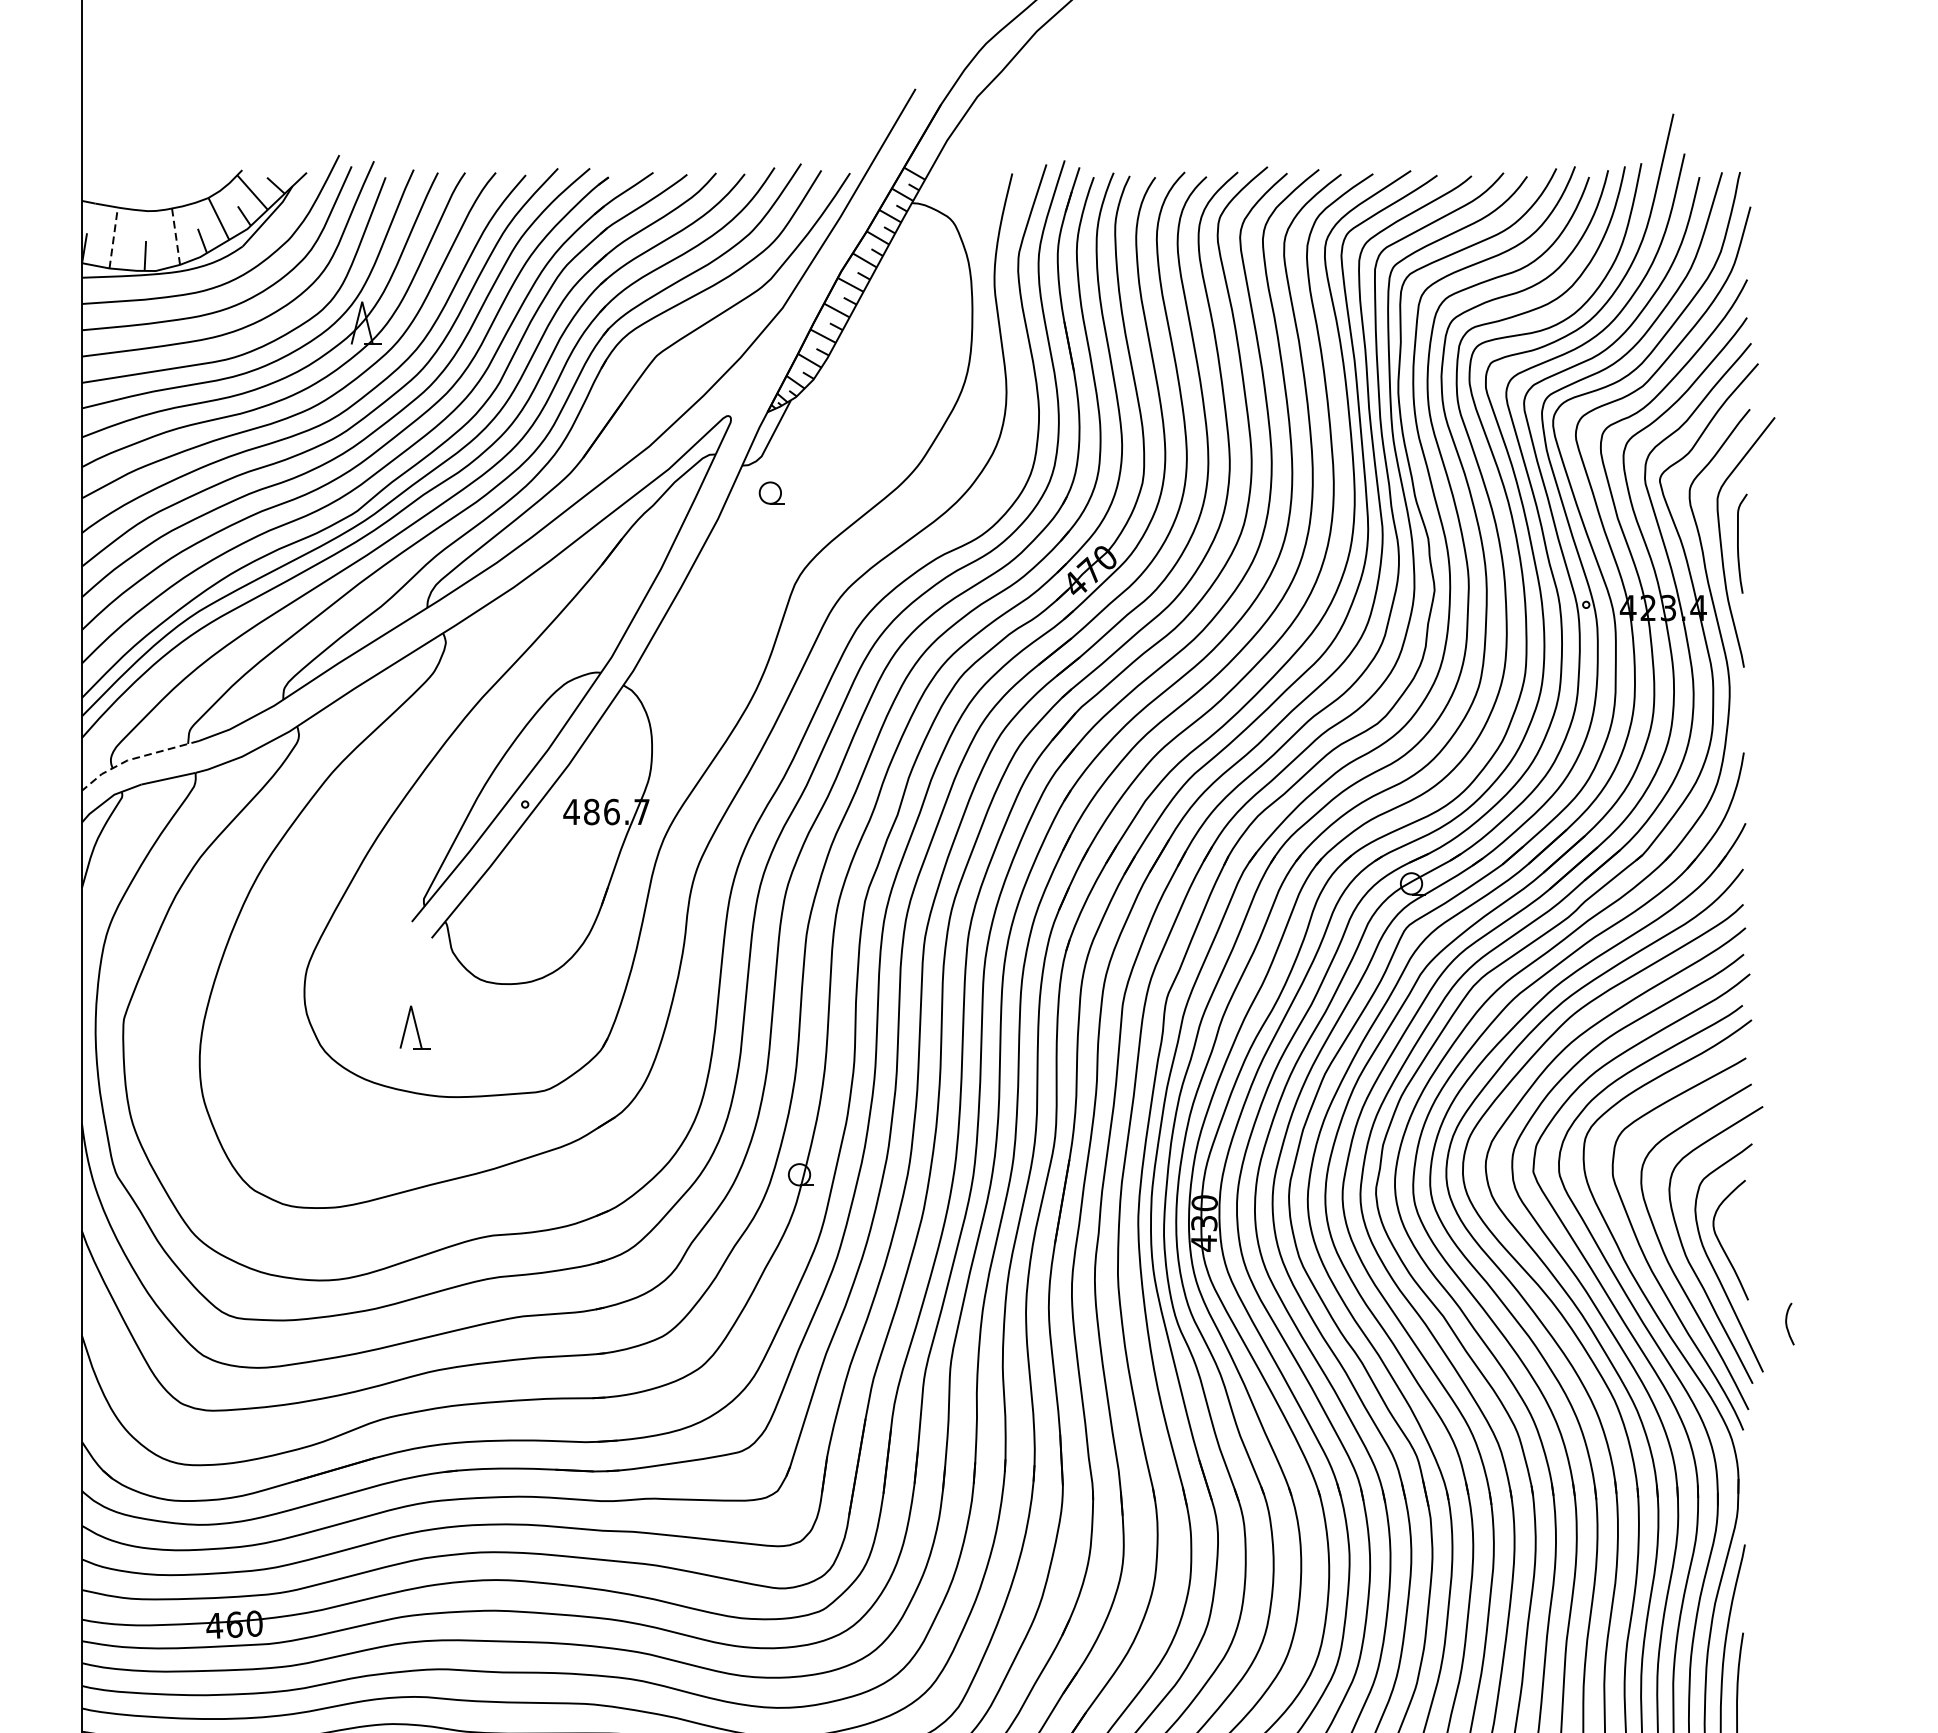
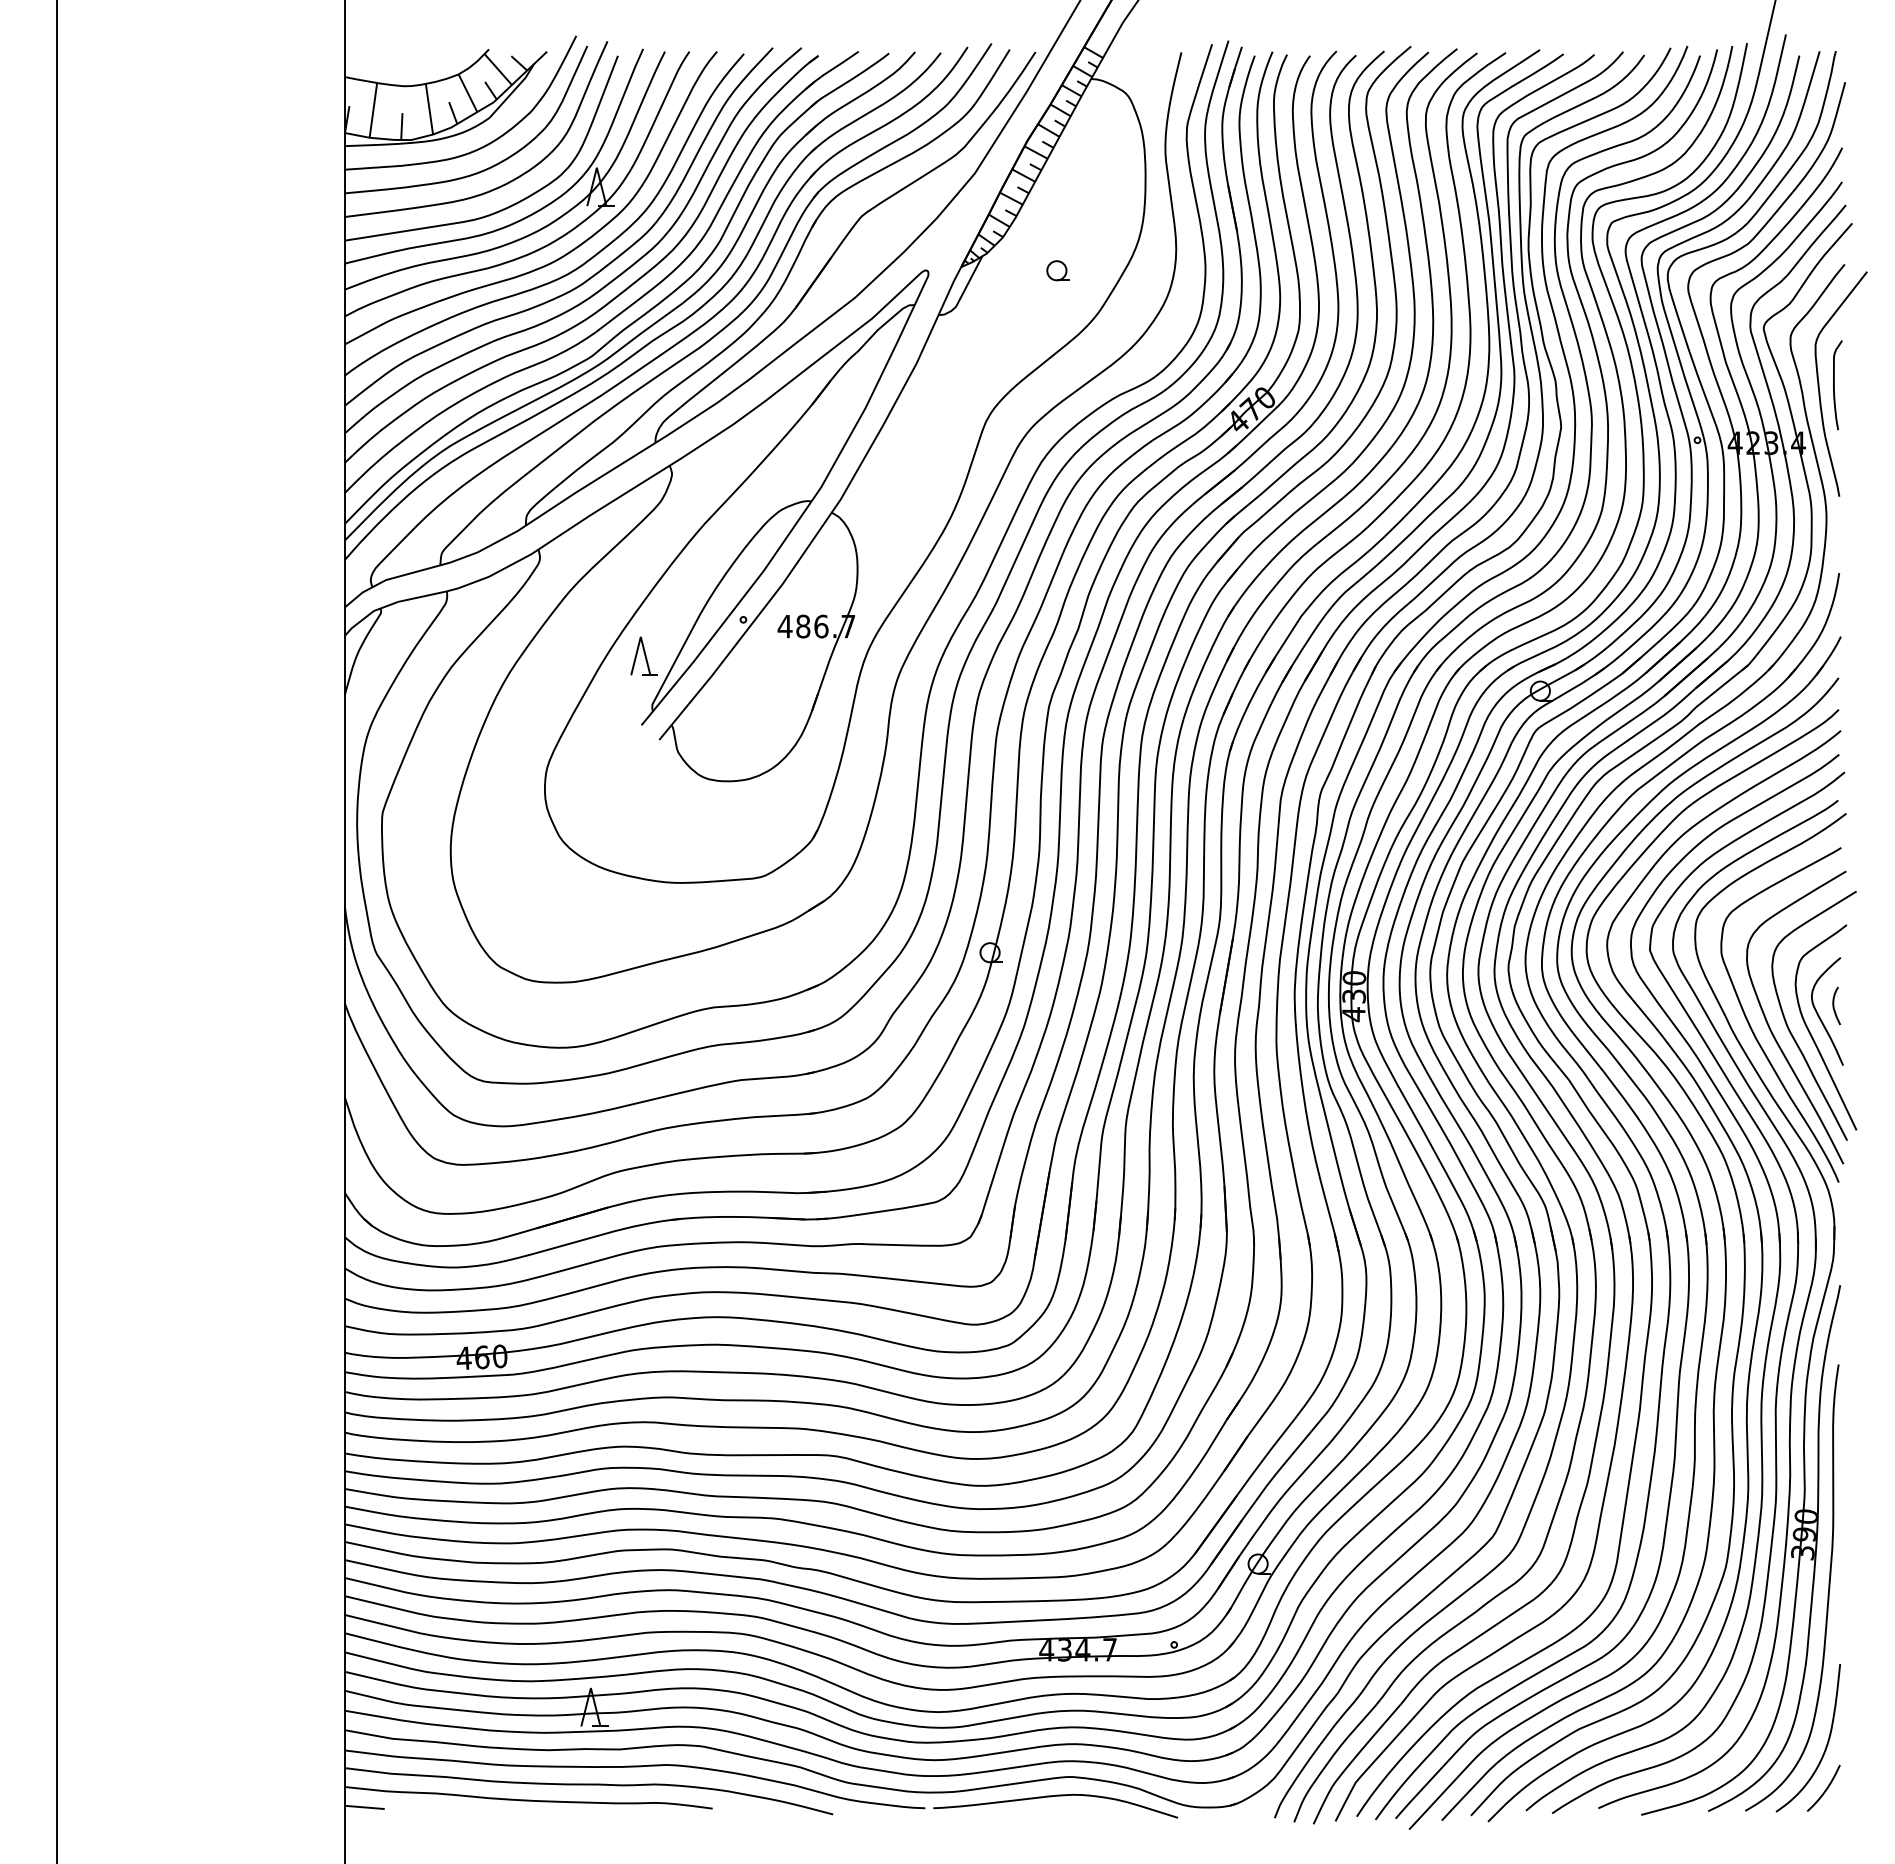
line: (176, 237) -> (429, 109), dashed -> solid
line: (113, 238) -> (373, 110), dashed -> solid
part: (771, 492) -> (1057, 270), moved
line: (134, 758) -> (392, 578), dashed -> solid
part: (414, 1026) -> (643, 655), moved
curve: (1787, 1323) -> (1834, 1005), moved

